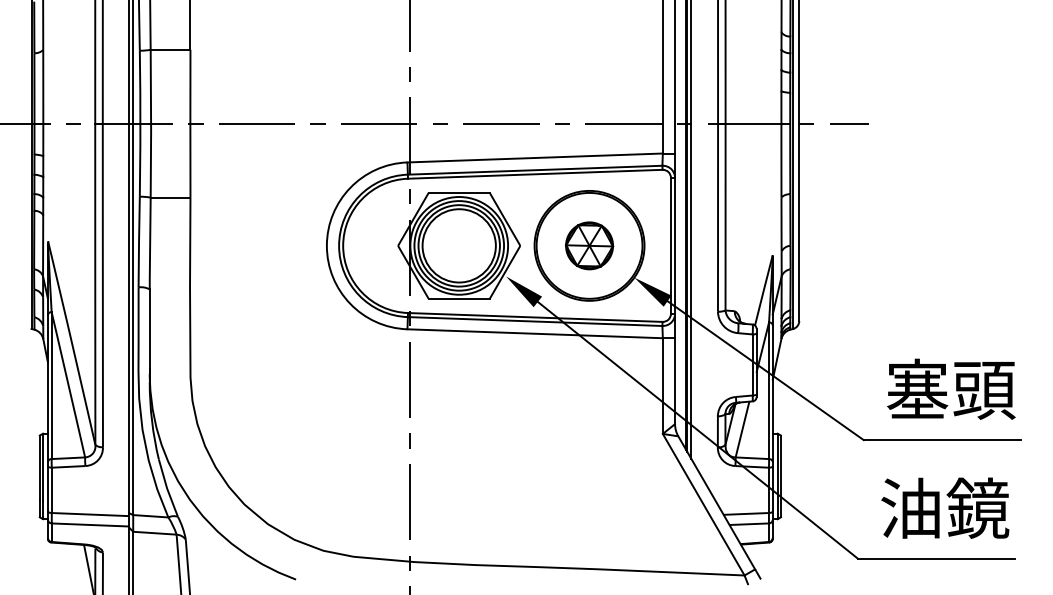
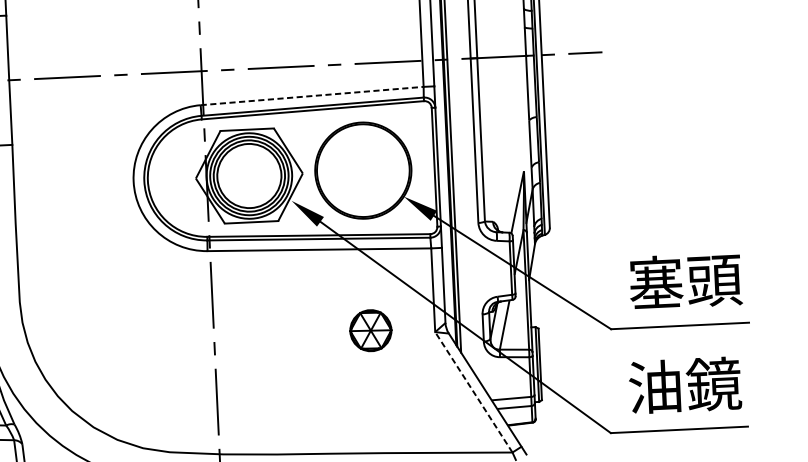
line: (535, 157) -> (312, 95), solid -> dashed
part: (589, 245) -> (370, 330), moved
line: (703, 504) -> (473, 392), solid -> dashed

